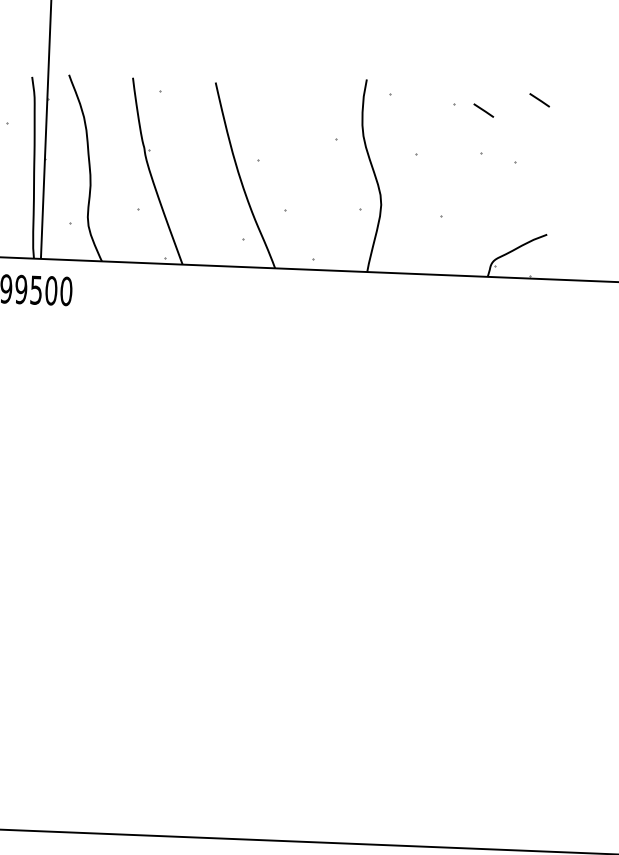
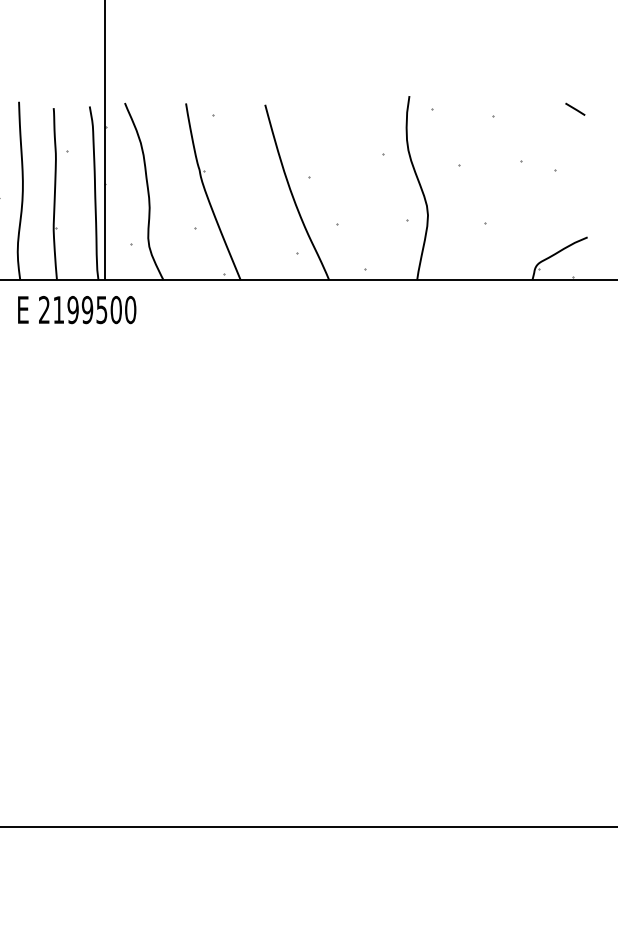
line: (484, 109) -> (522, 120), removed

